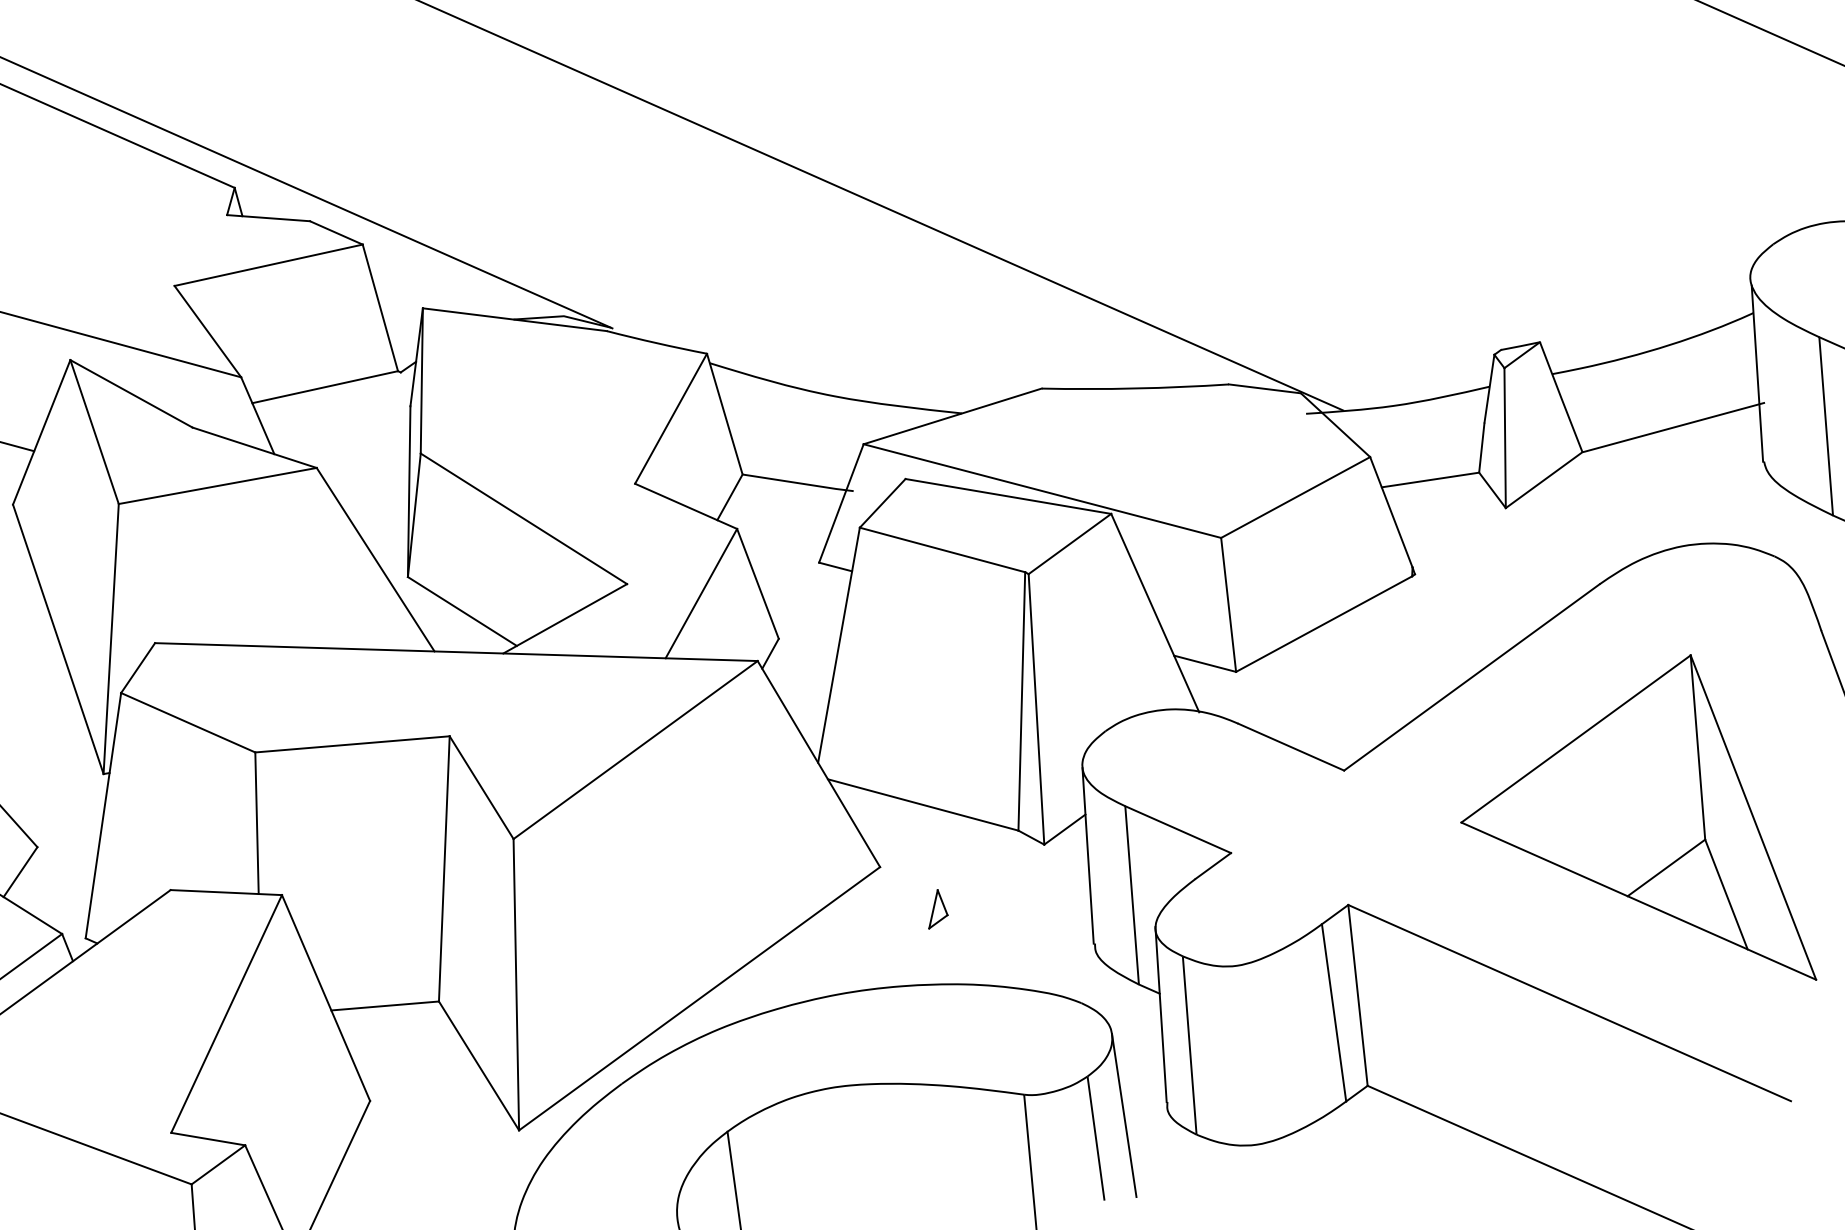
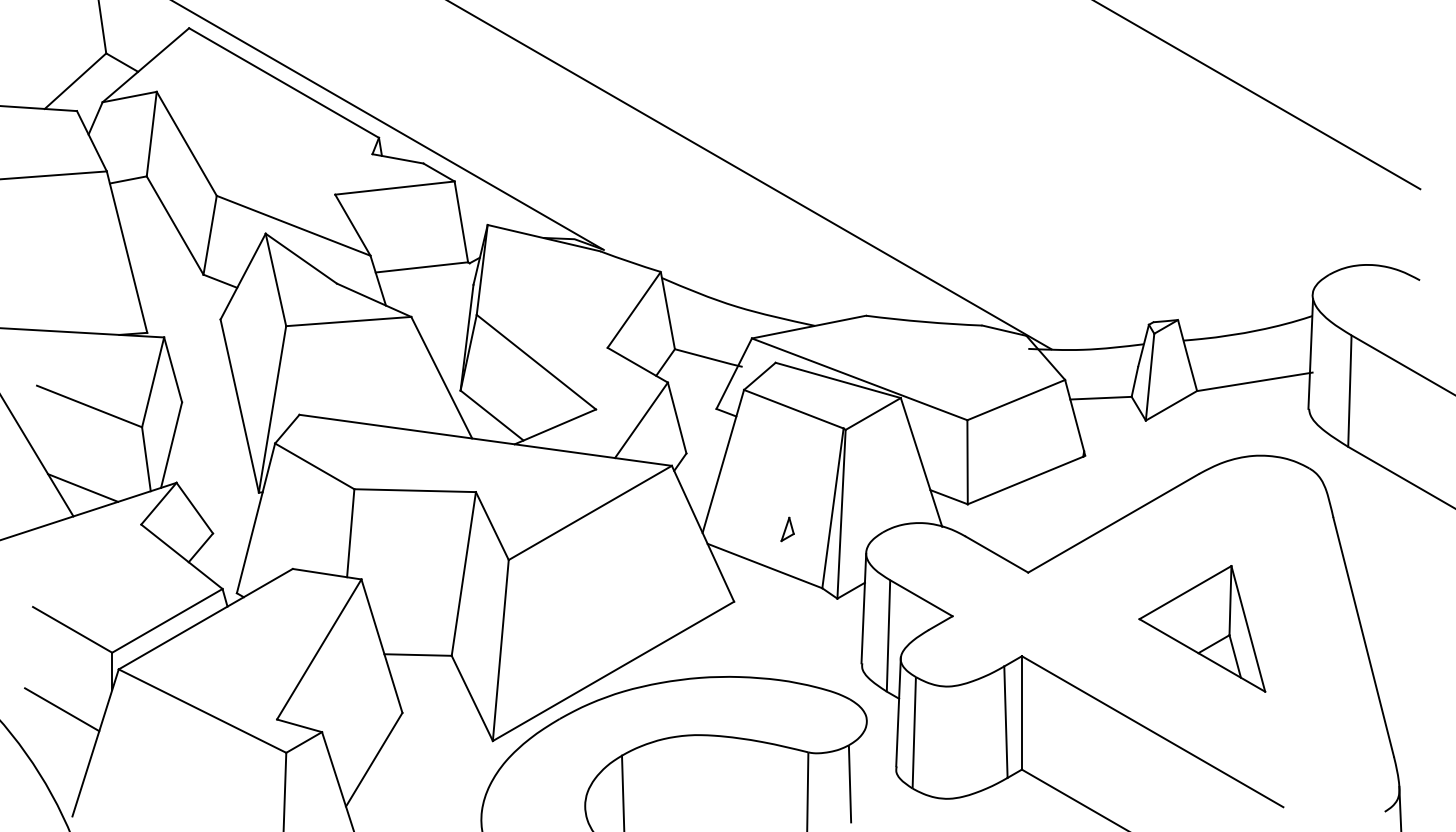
part: (1631, 829) -> (1202, 628), size x0.6
part: (936, 909) -> (787, 529), moved
line: (1123, 1114) -> (868, 771), removed

